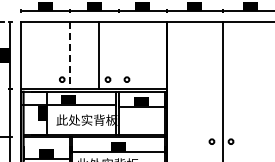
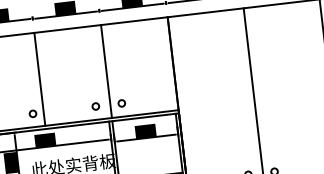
line: (70, 55) -> (40, 79), dashed -> solid
line: (98, 55) -> (106, 71), moved

